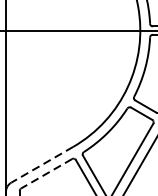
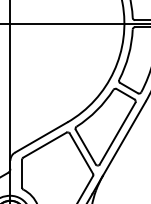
line: (41, 164) -> (40, 137), dashed -> solid
line: (46, 174) -> (44, 145), dashed -> solid

